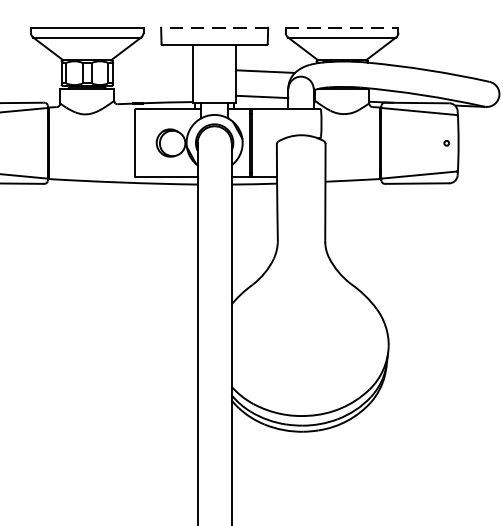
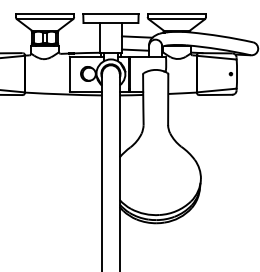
line: (213, 28) -> (110, 14), dashed -> solid
line: (343, 28) -> (177, 14), dashed -> solid

